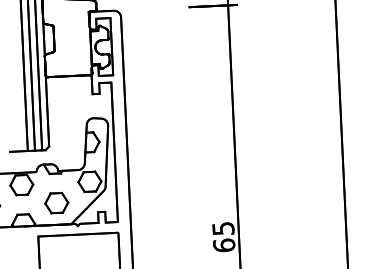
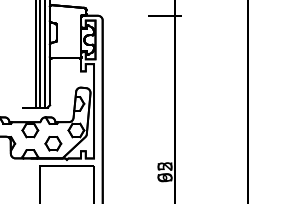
text: (223, 237) -> (164, 172), 65 -> 92

